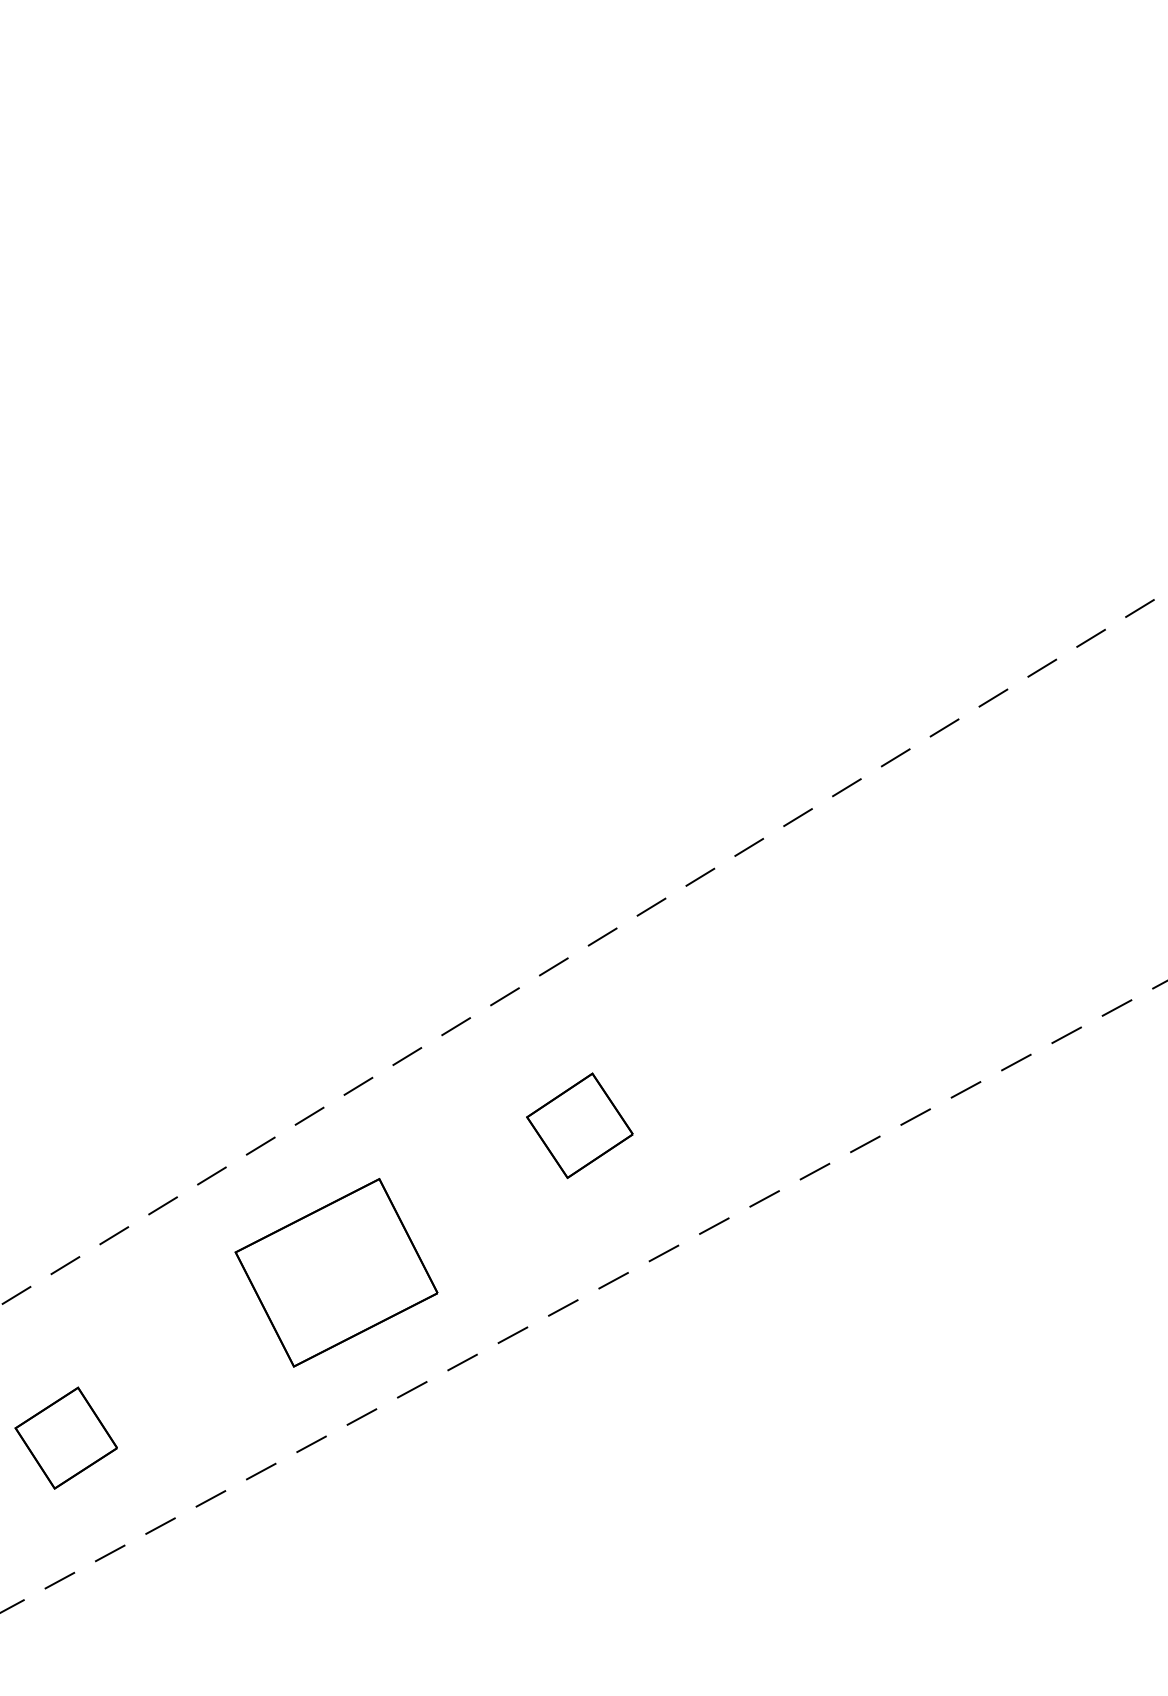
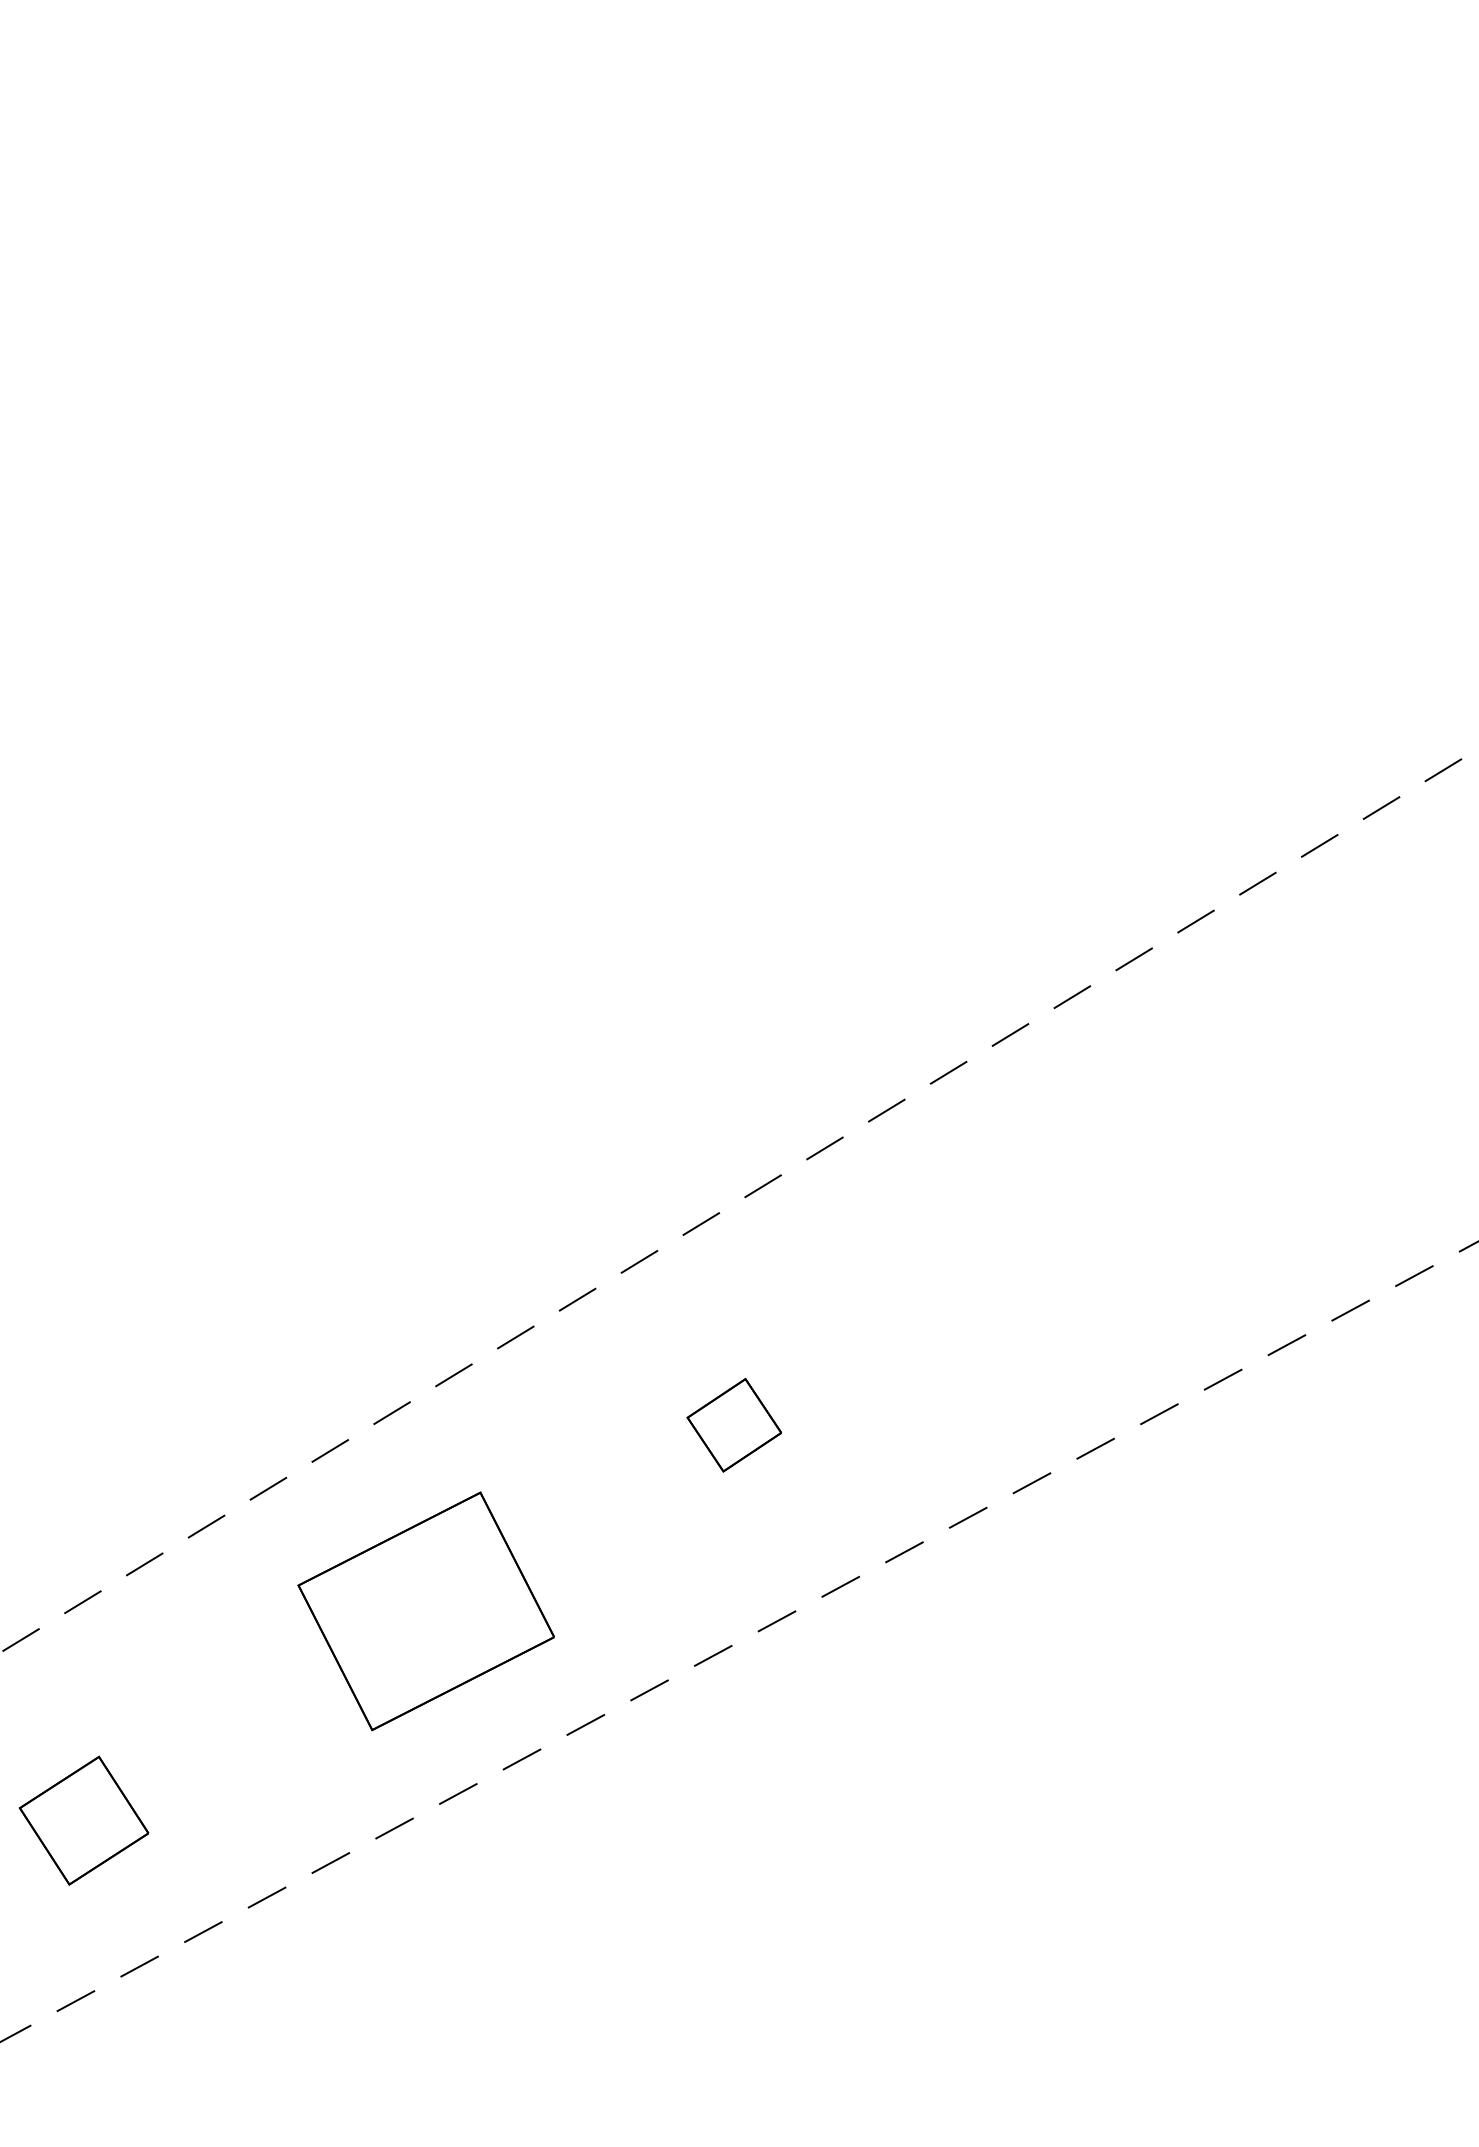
part: (579, 1125) -> (733, 1424), size x0.7

